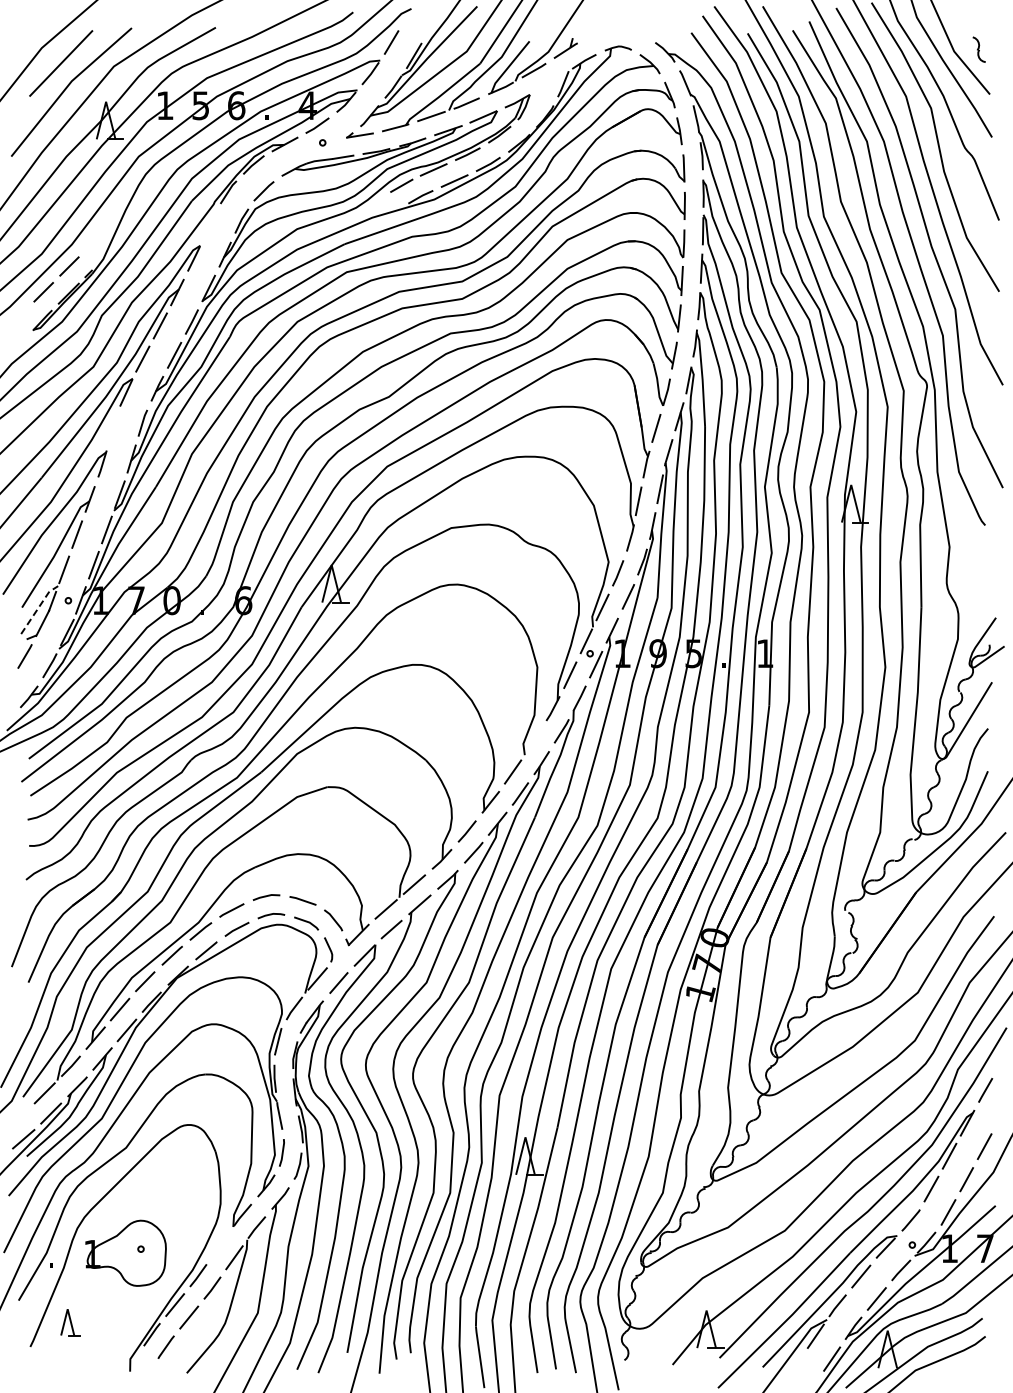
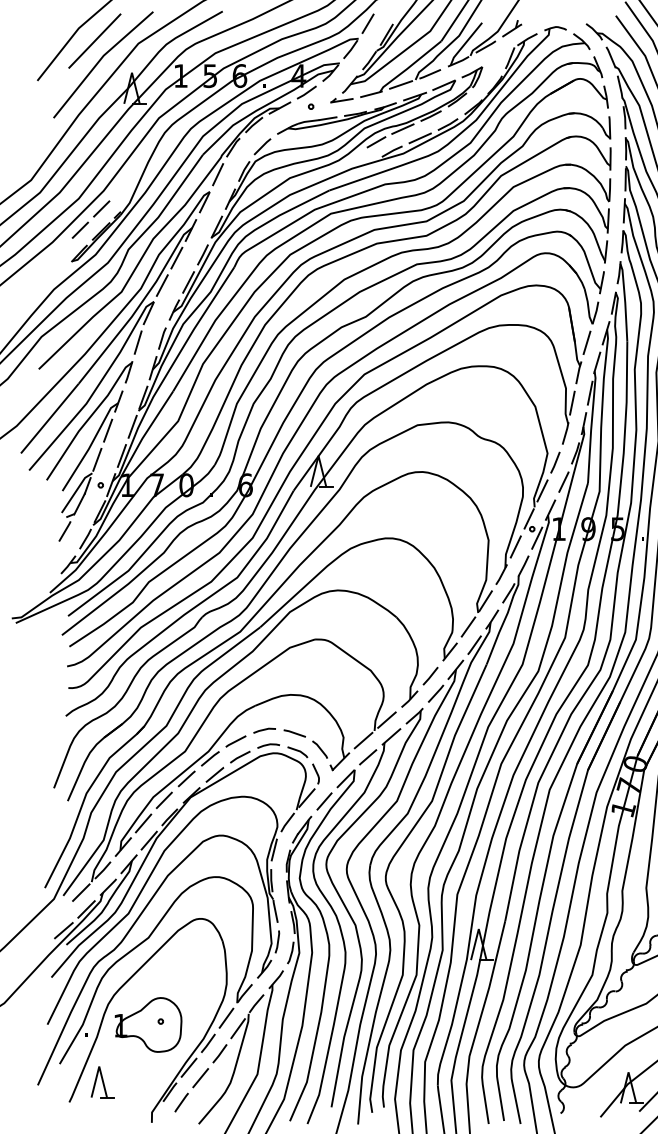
line: (210, 224) -> (218, 174), added
line: (113, 427) -> (138, 342), added
line: (38, 607) -> (76, 490), dashed -> solid
line: (533, 740) -> (485, 600), added
line: (220, 1244) -> (226, 1017), added
part: (70, 1322) -> (102, 1082), size x1.43

